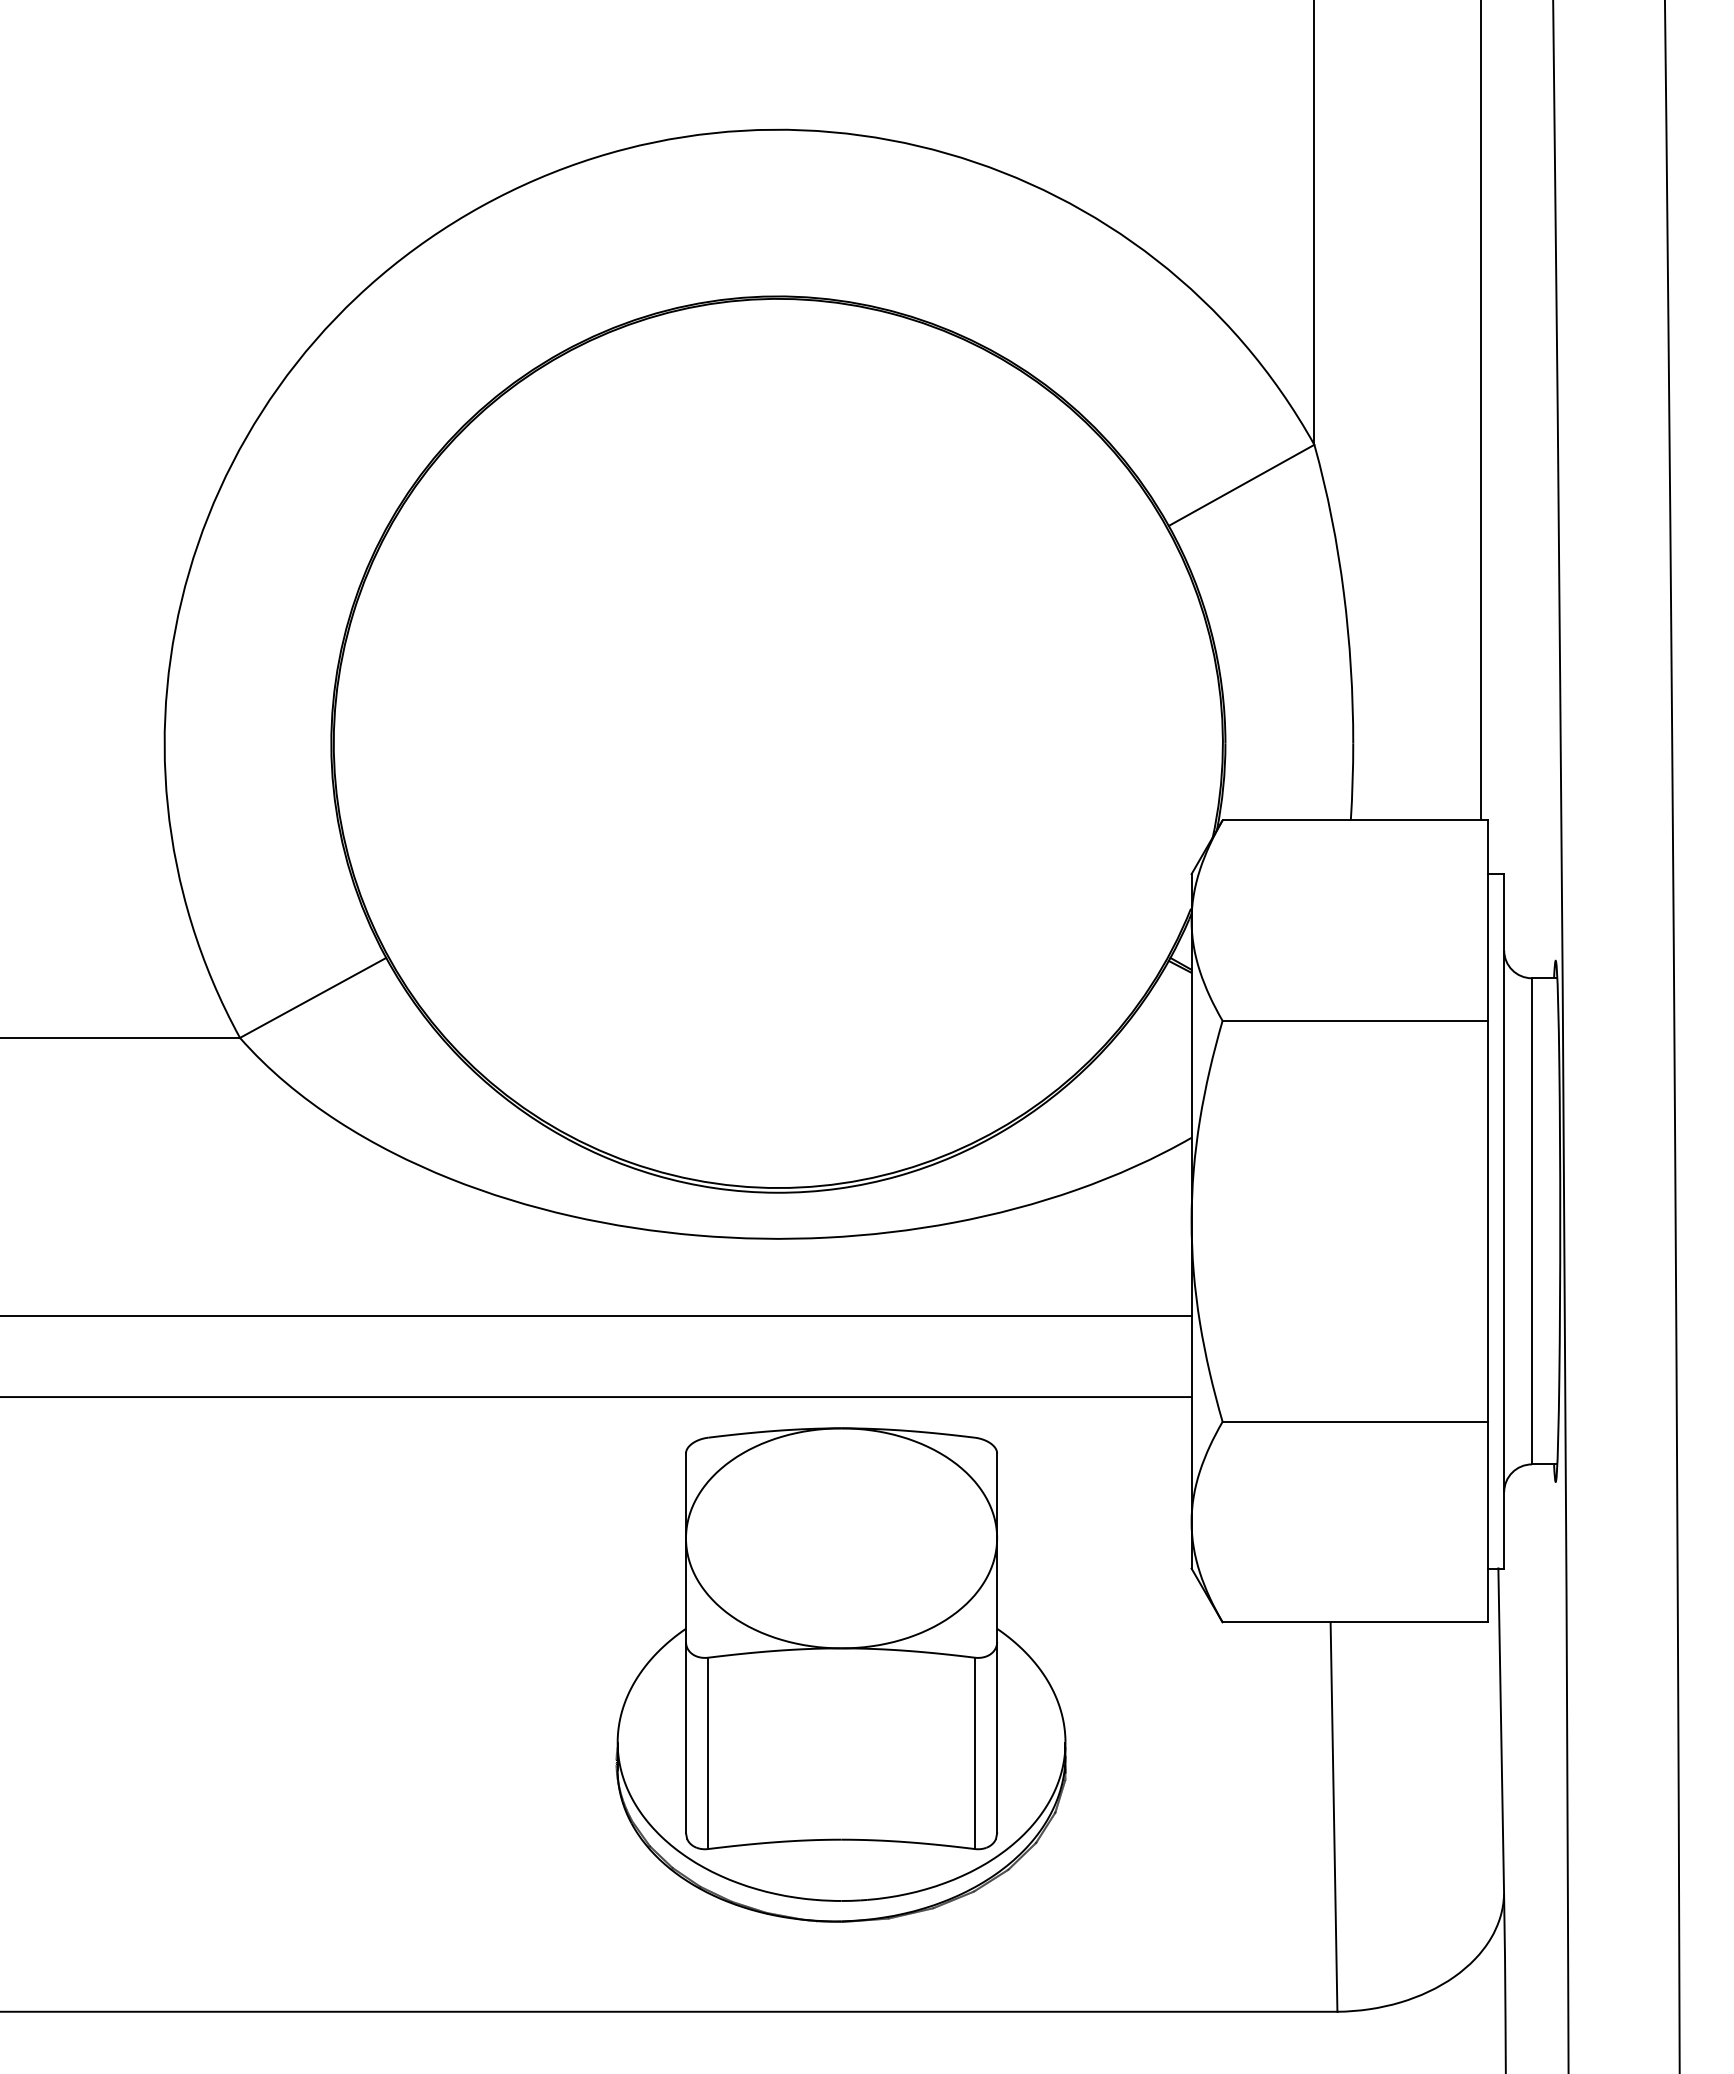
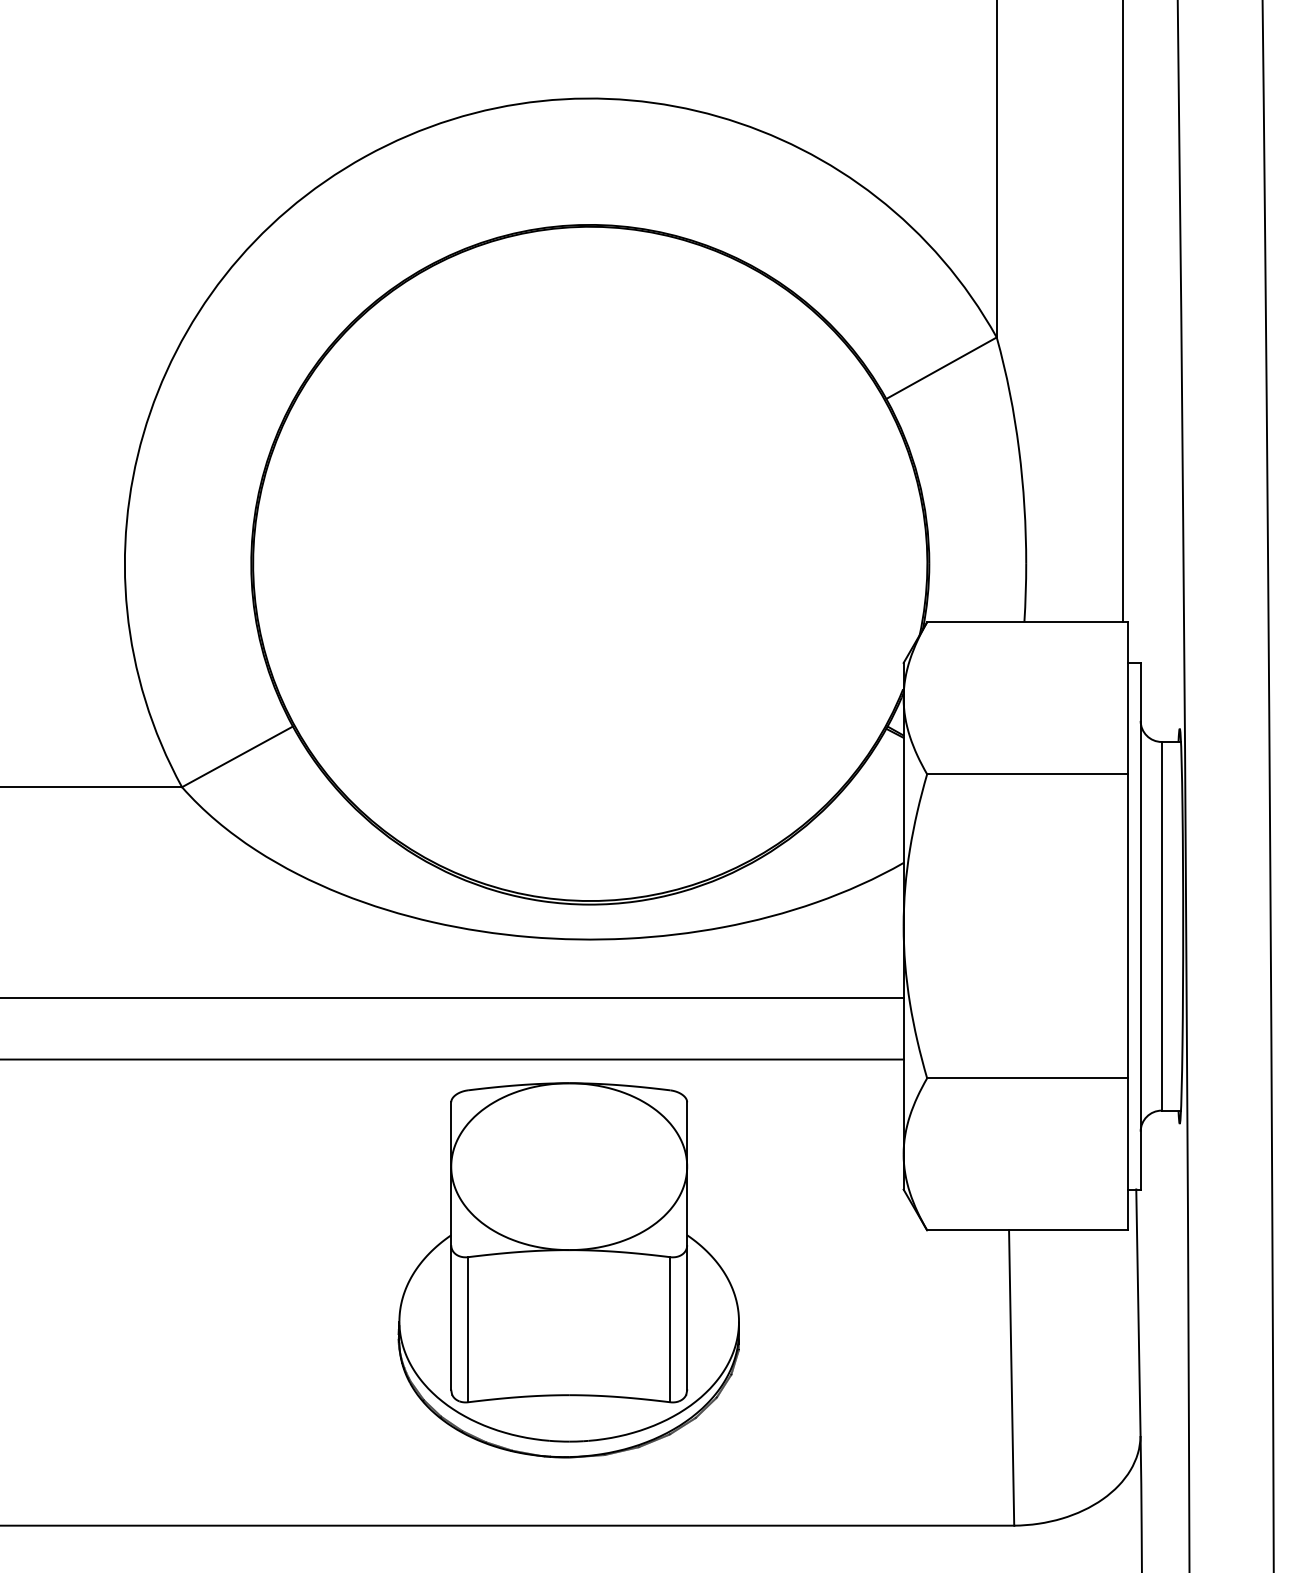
part: (840, 1674) -> (568, 1269), moved

